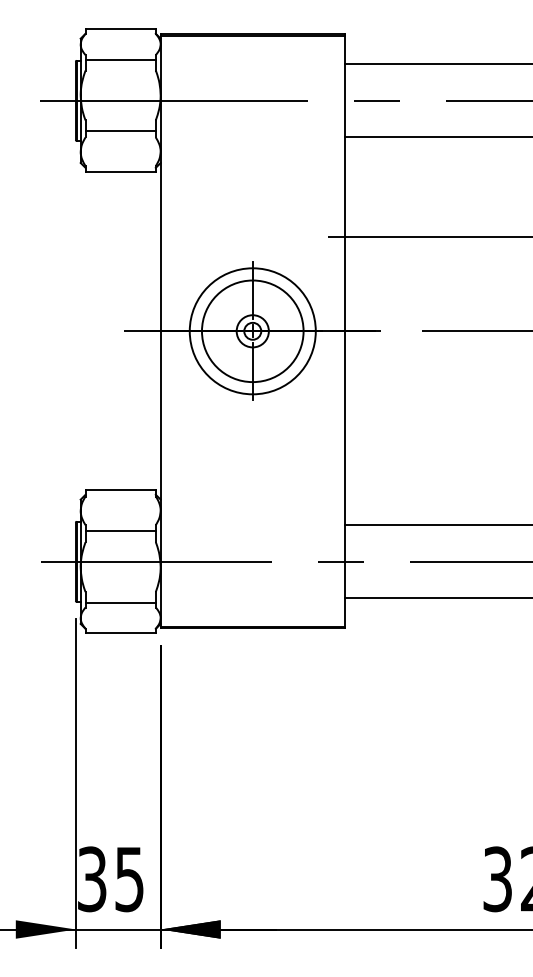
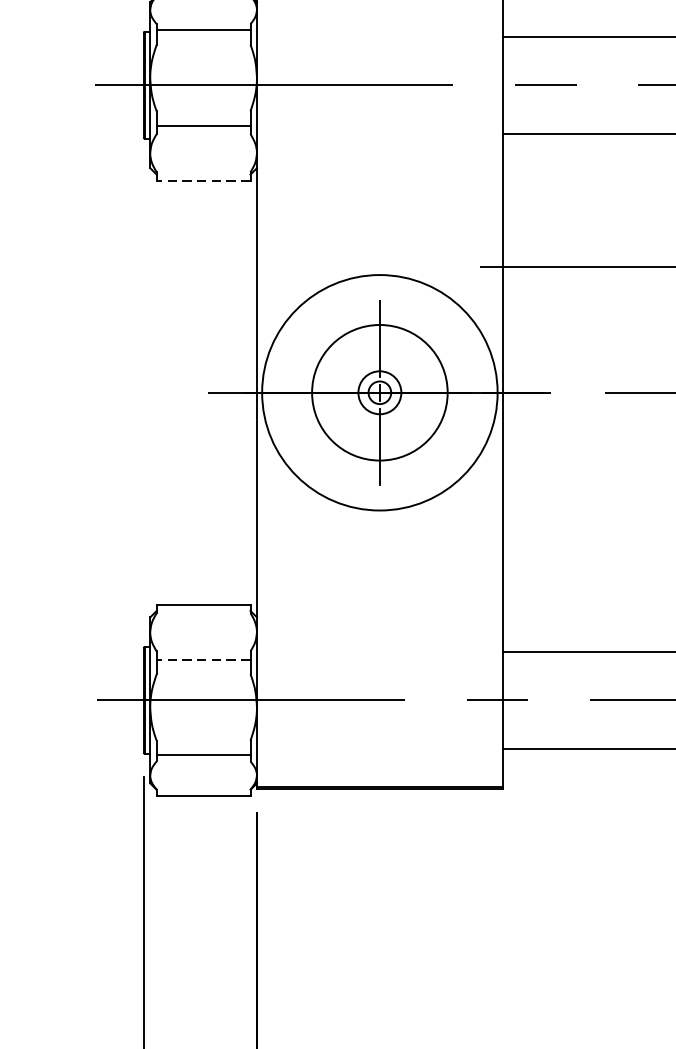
line: (120, 172) -> (203, 180), solid -> dashed
circle: (252, 331) -> (379, 393), size x1.4
line: (120, 531) -> (203, 659), solid -> dashed

